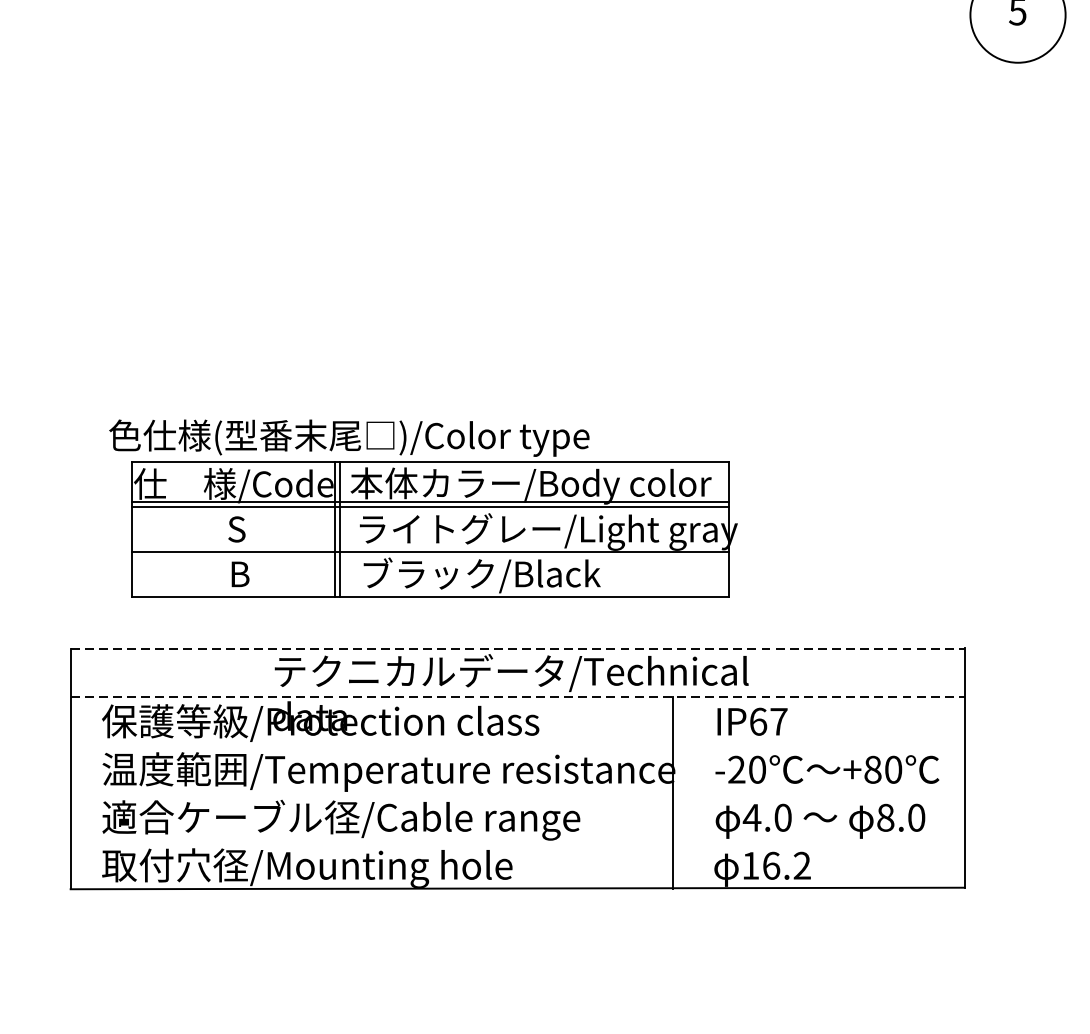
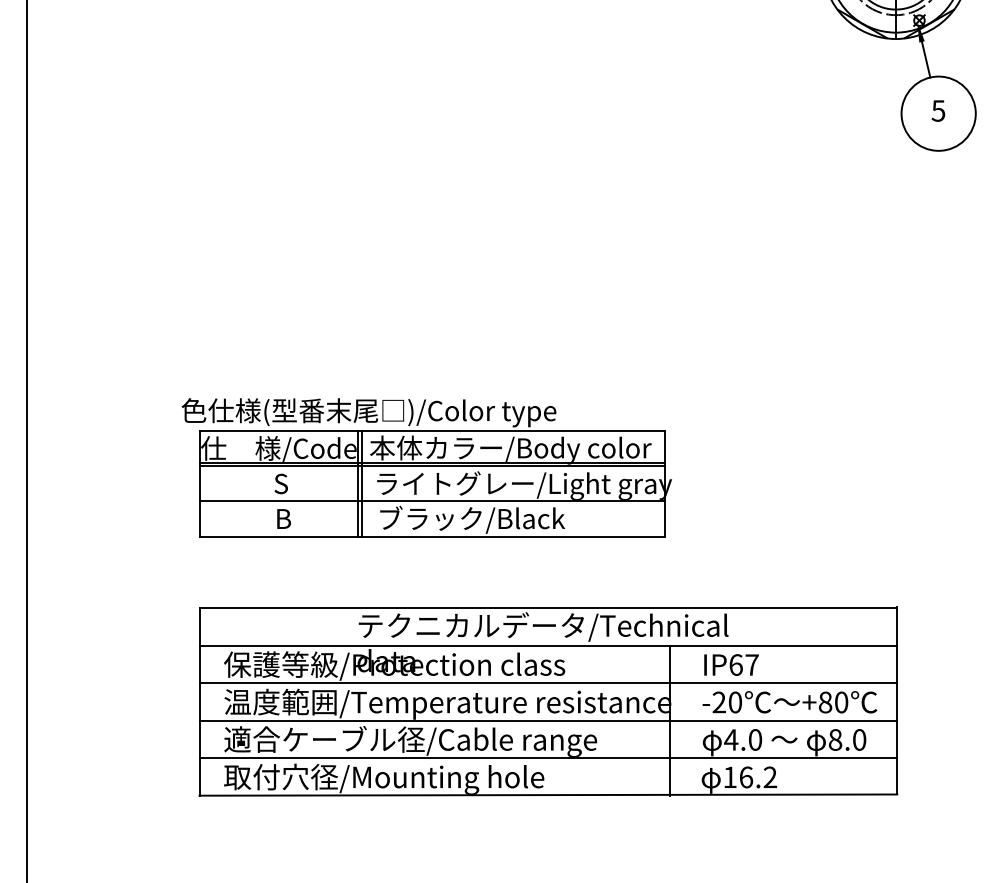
part: (423, 508) -> (426, 467), moved
line: (517, 649) -> (548, 608), dashed -> solid
line: (517, 696) -> (548, 645), dashed -> solid
line: (517, 745) -> (548, 683), added
line: (517, 792) -> (548, 720), added
line: (517, 841) -> (548, 758), added

